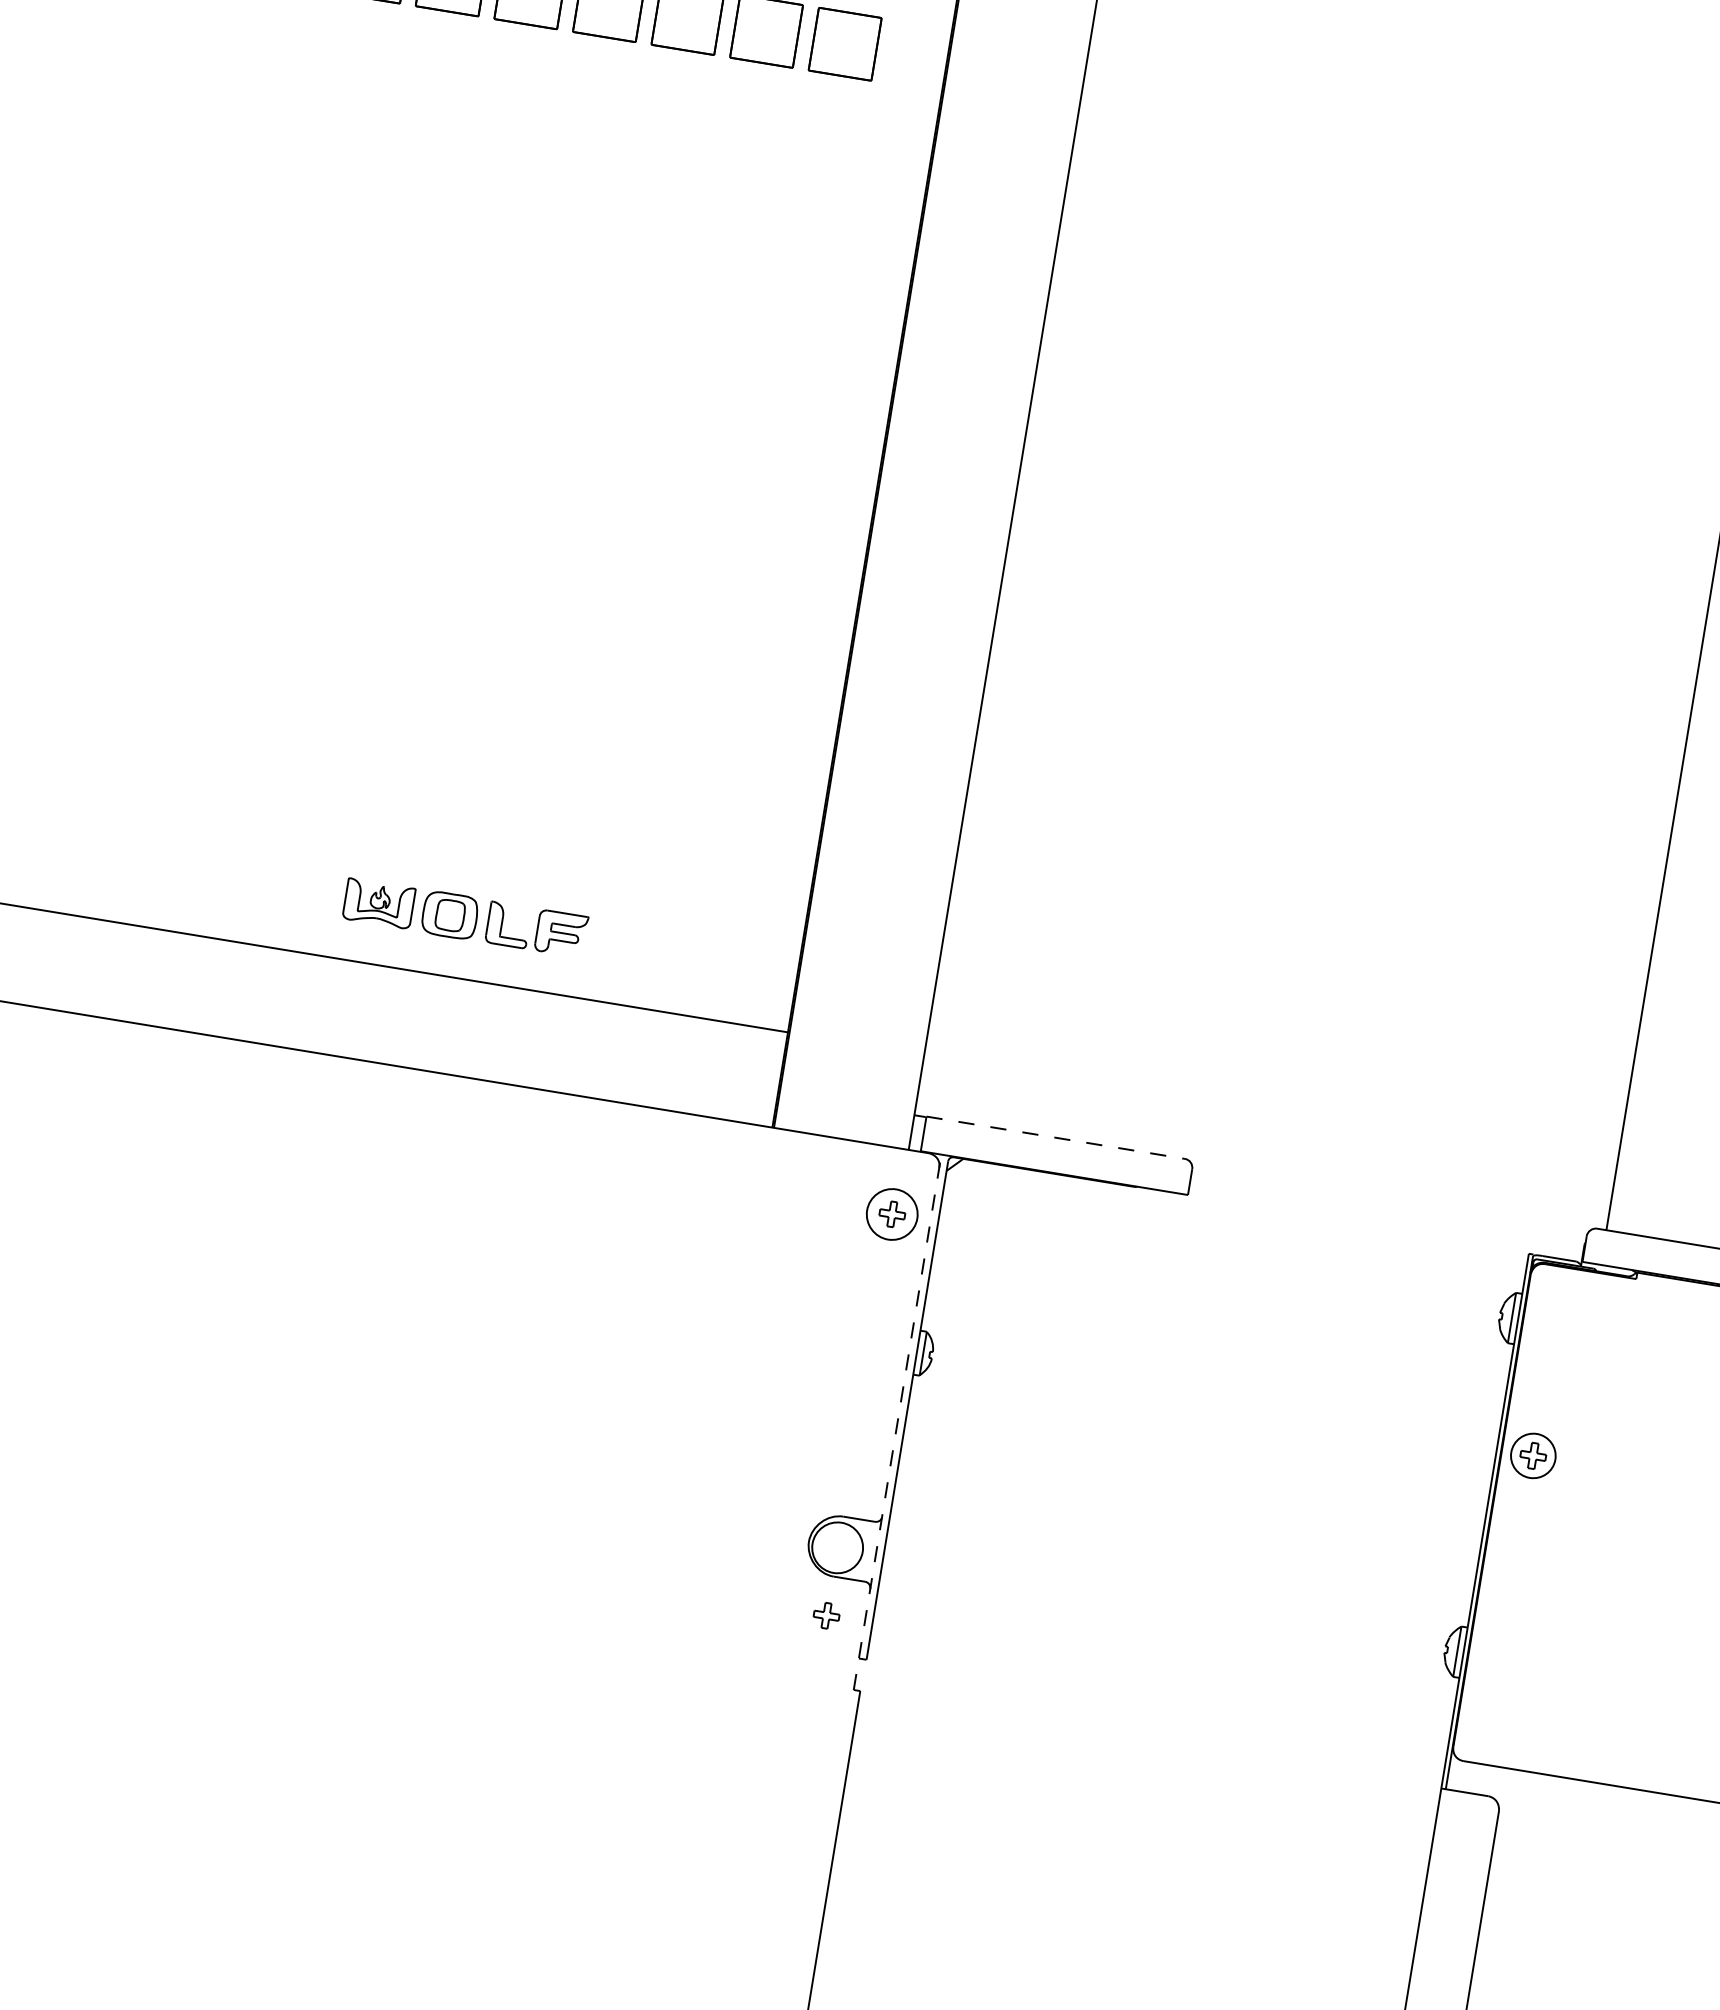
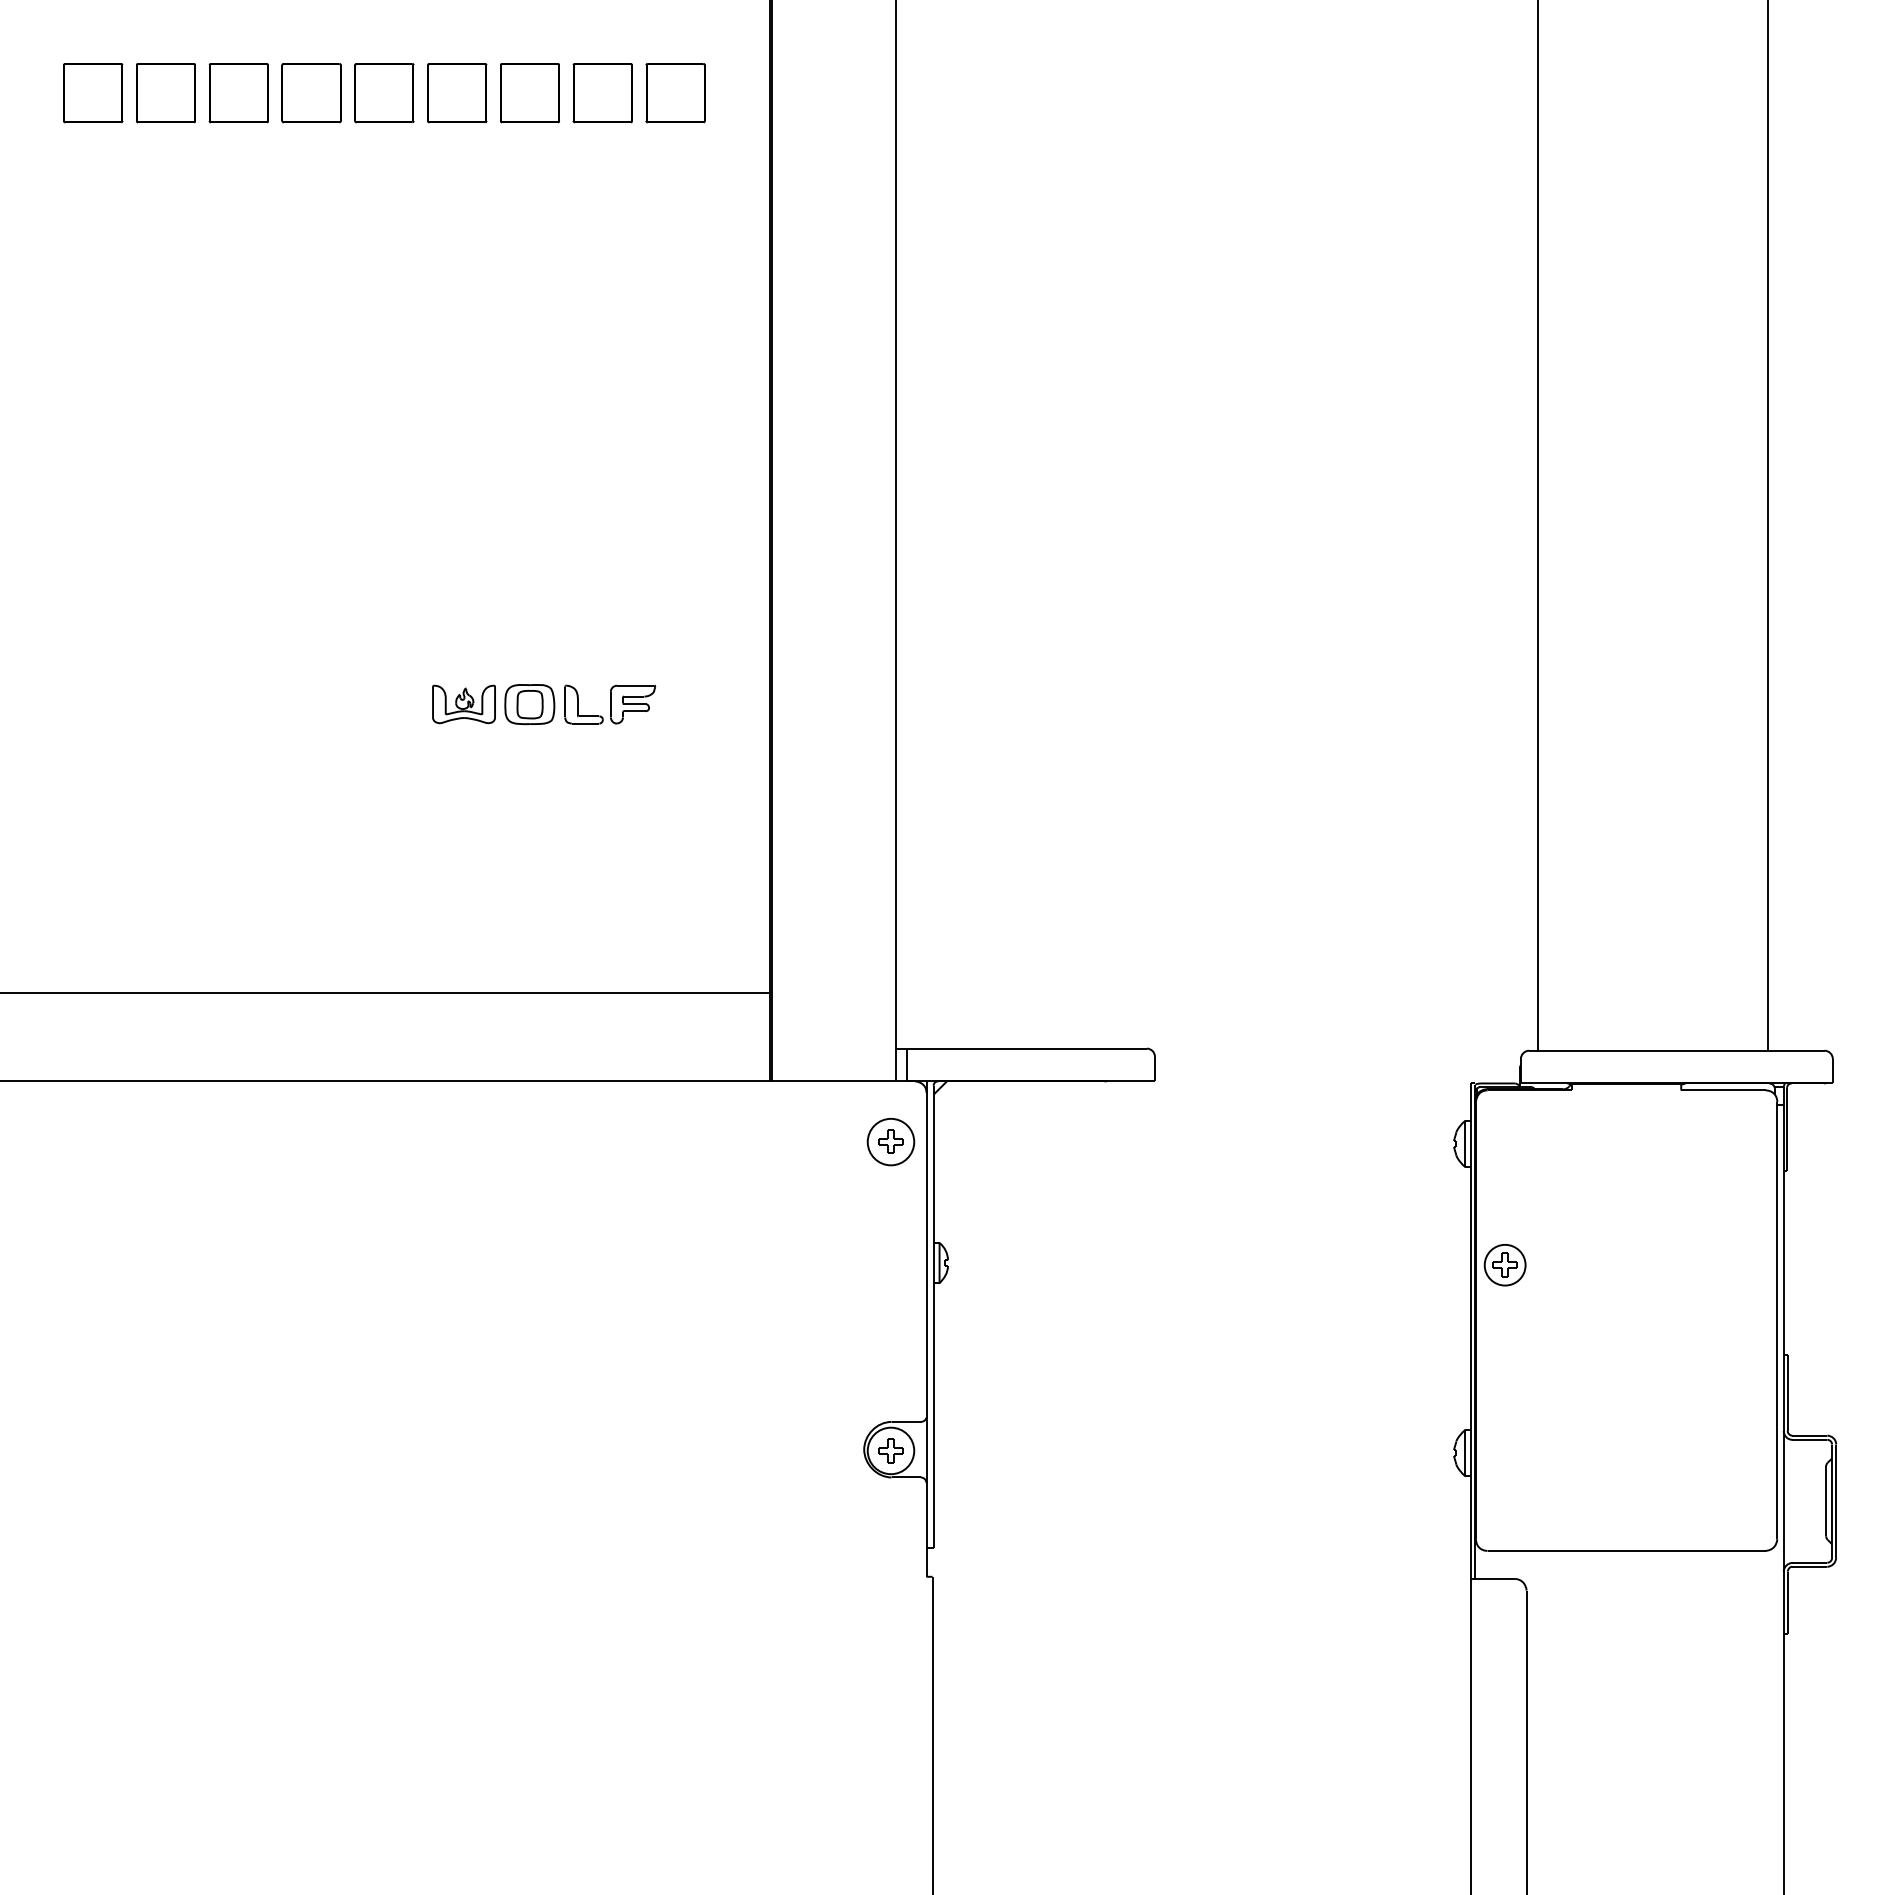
part: (465, 917) -> (544, 704), moved
line: (1056, 1137) -> (1027, 1048), dashed -> solid
line: (897, 1421) -> (926, 1328), dashed -> solid
part: (826, 1615) -> (890, 1450), moved

